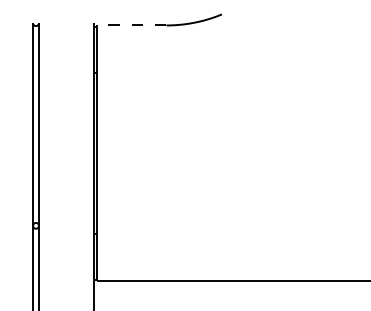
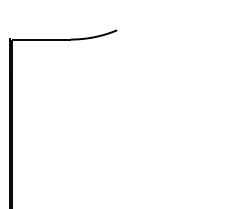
line: (131, 25) -> (41, 39), dashed -> solid

